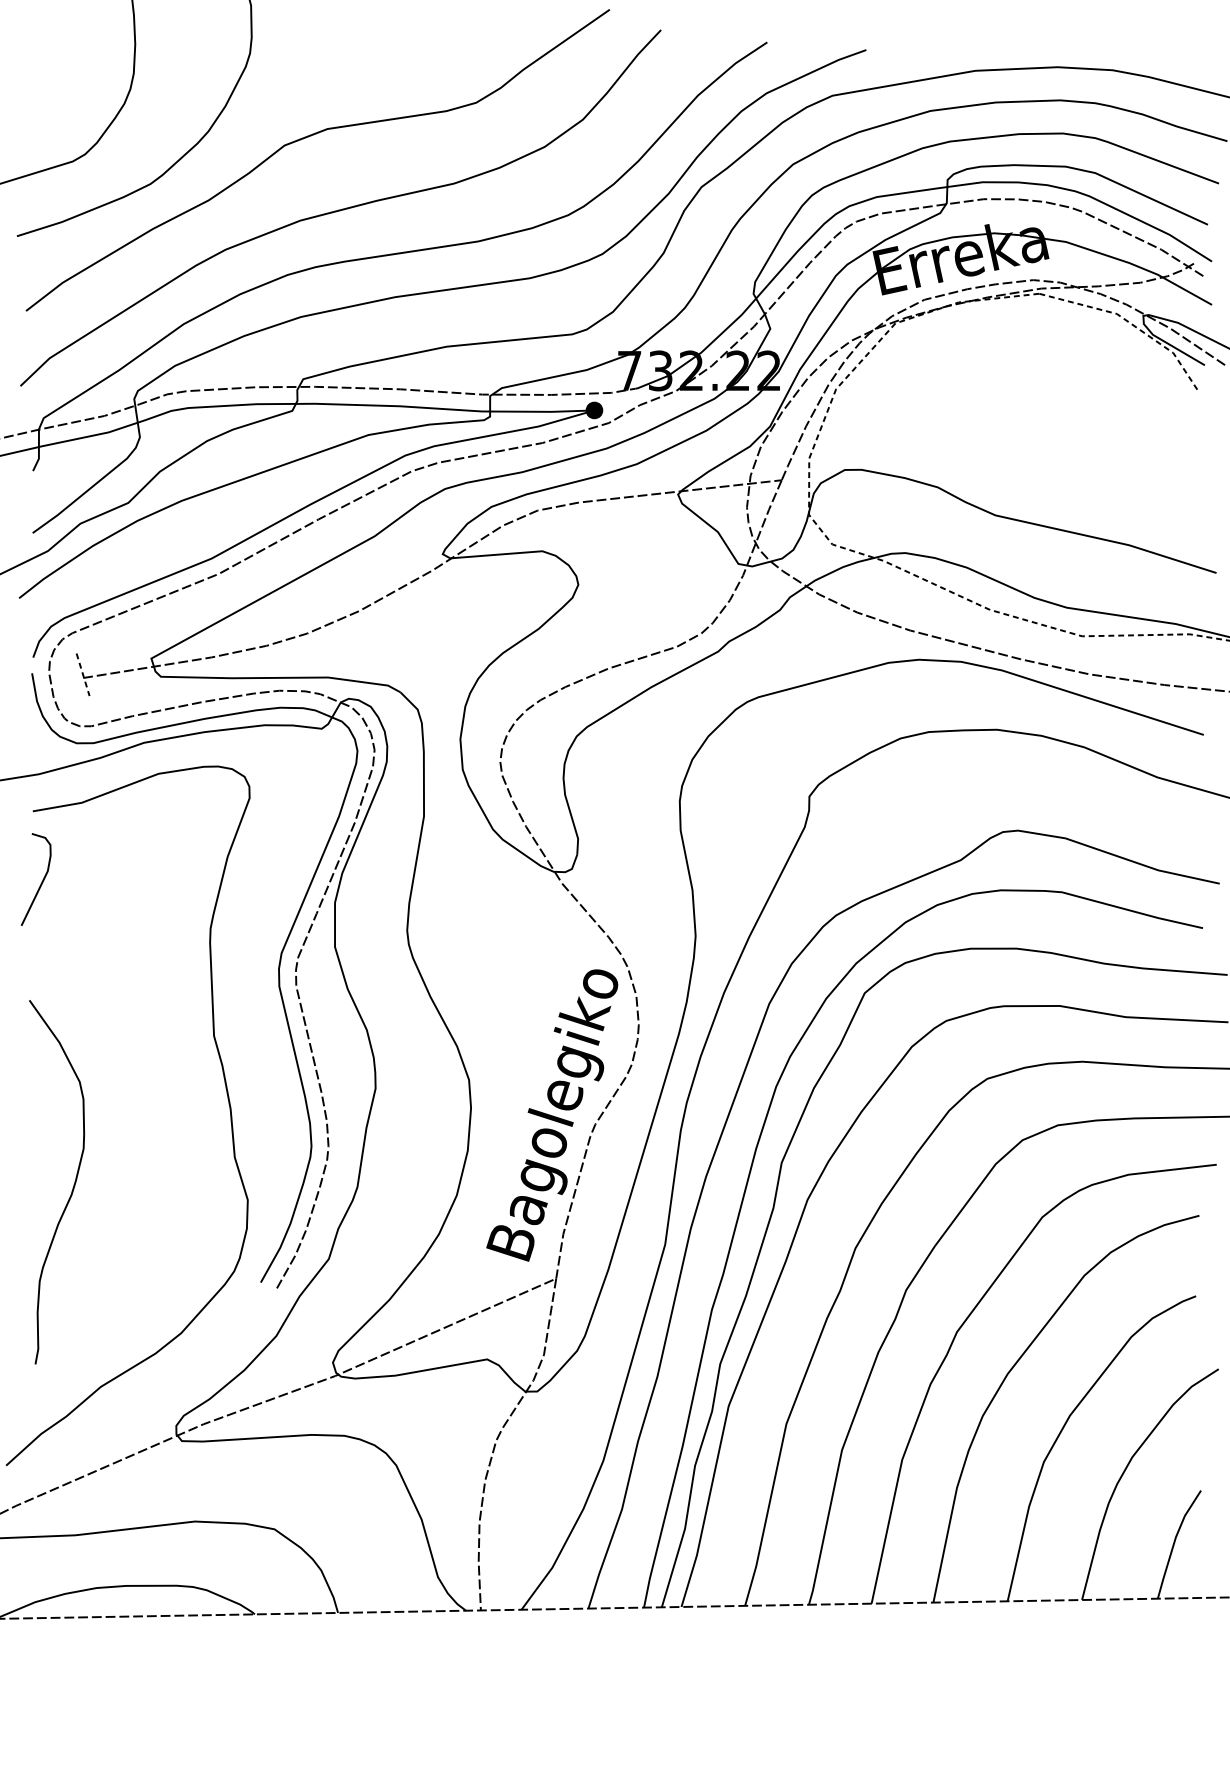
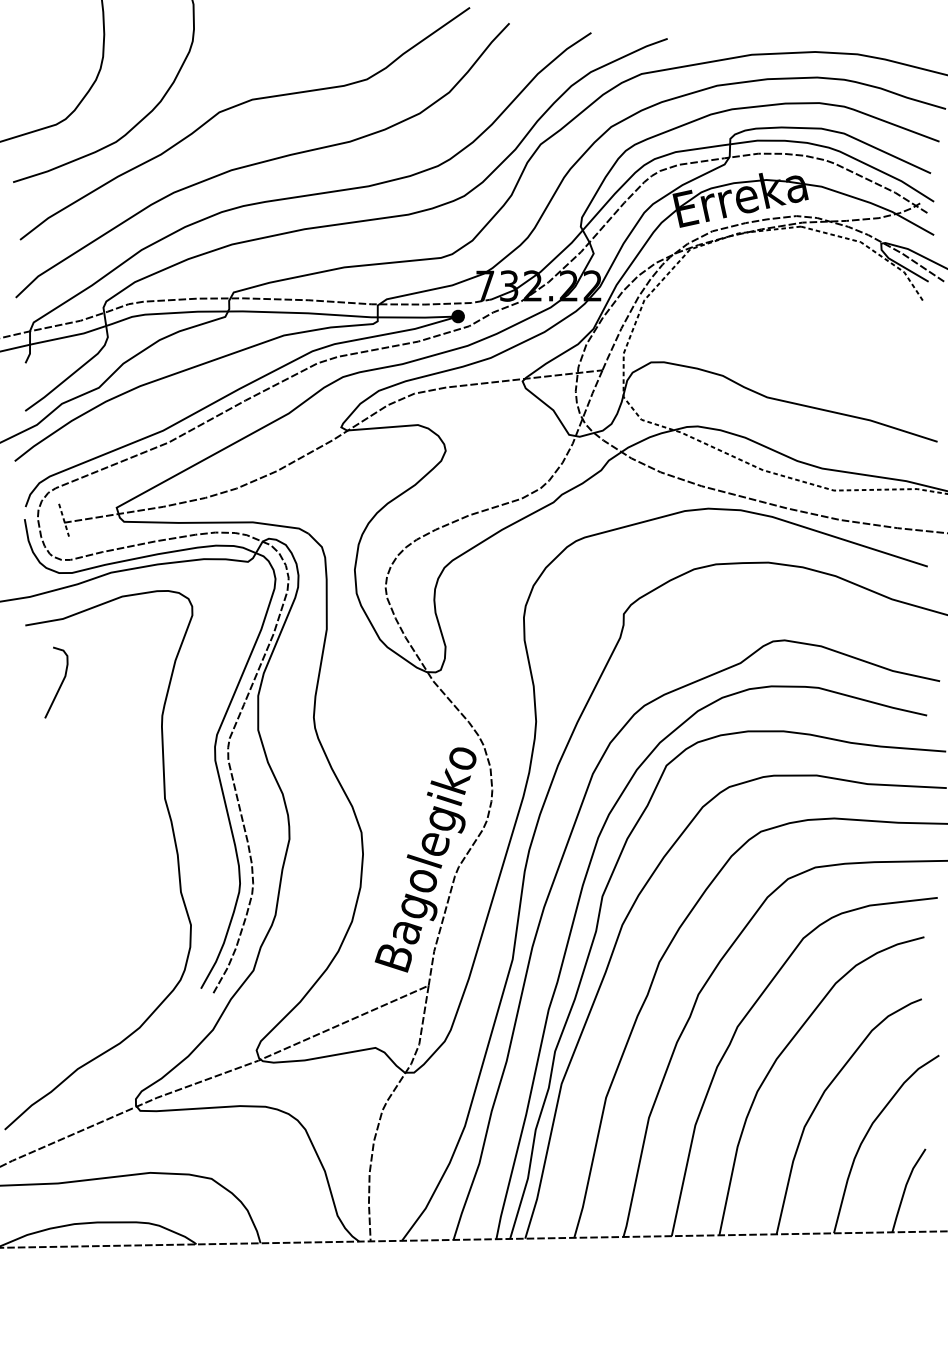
curve: (41, 881) -> (60, 684), moved
curve: (72, 1187) -> (55, 915), removed

